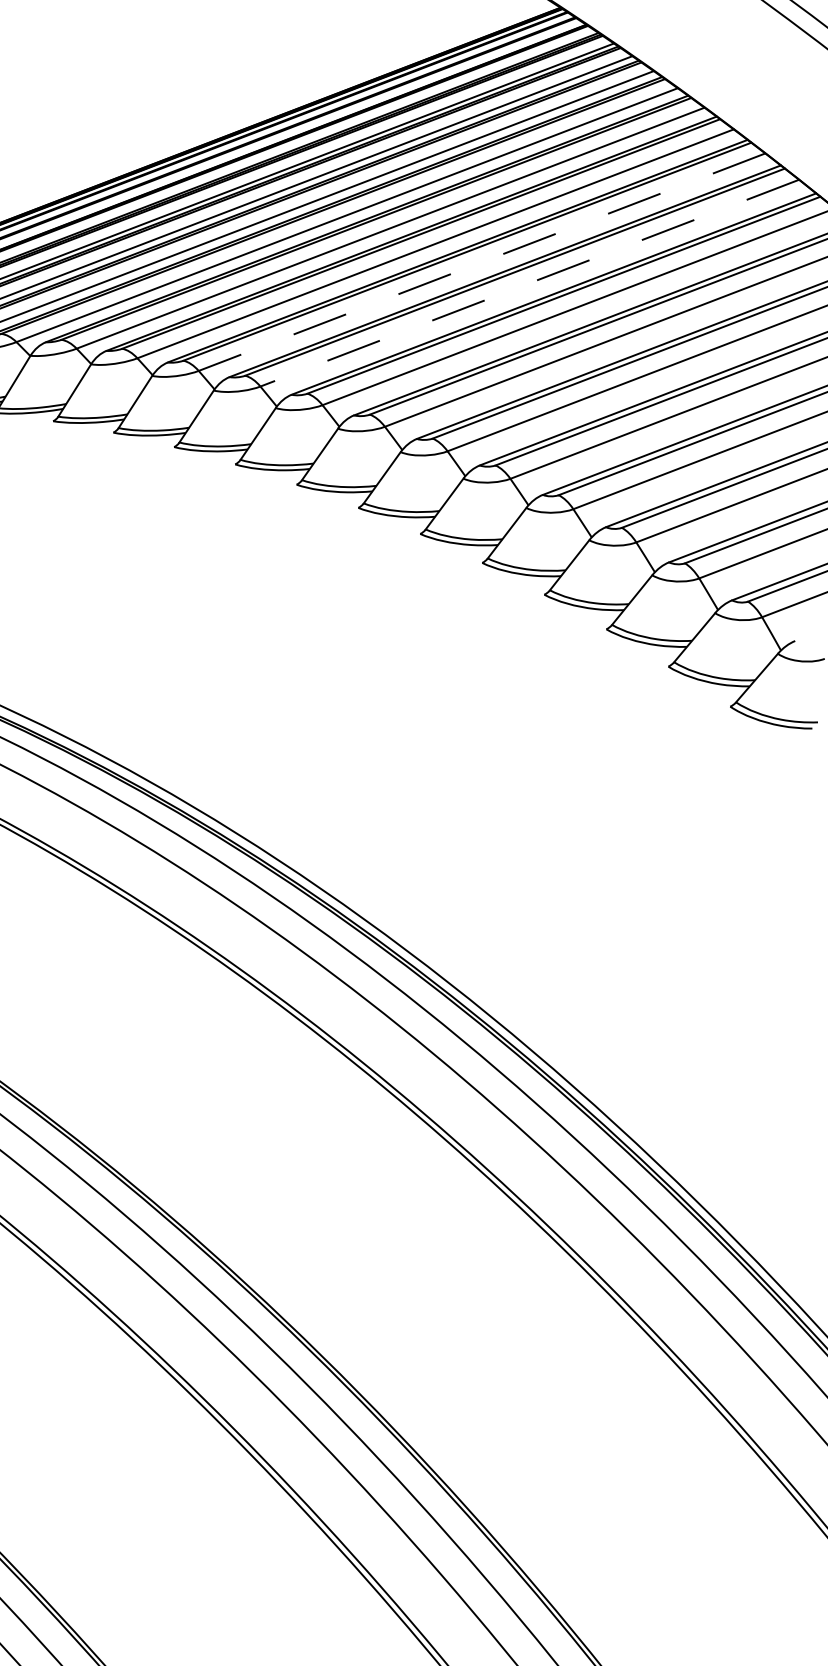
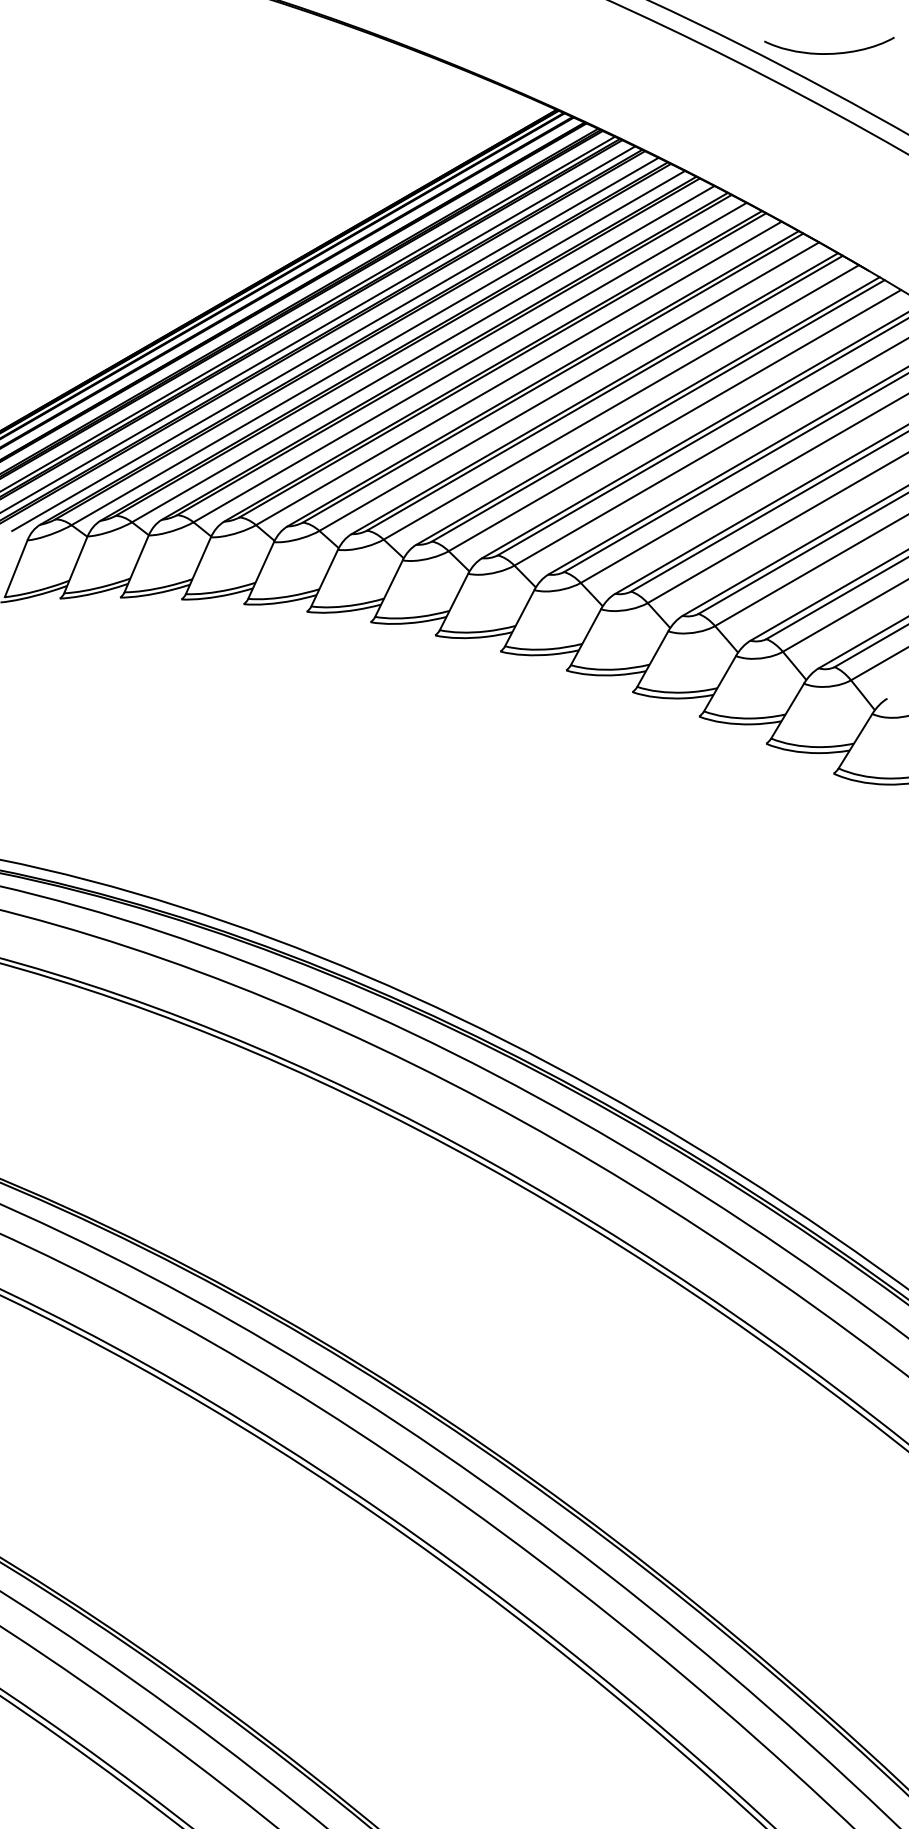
line: (481, 262) -> (518, 373), dashed -> solid
line: (529, 282) -> (568, 386), dashed -> solid

